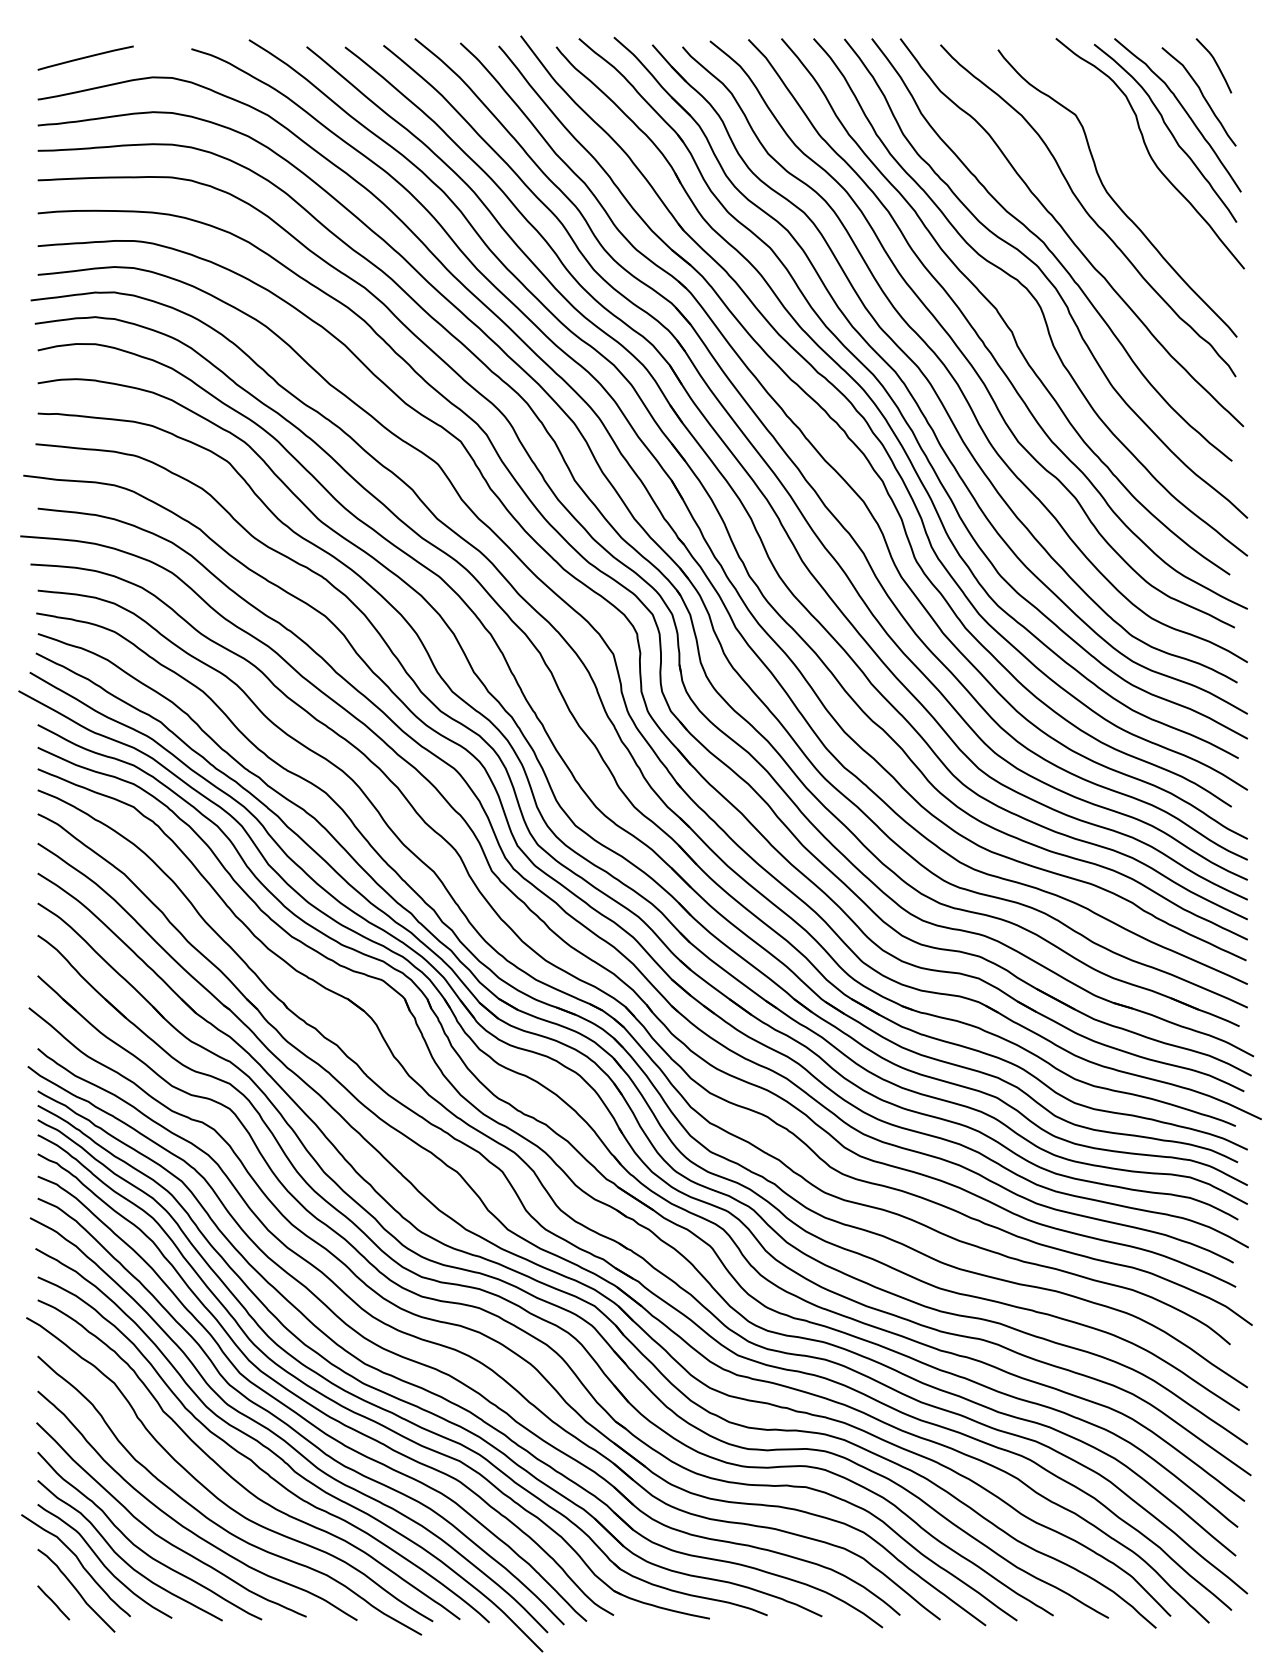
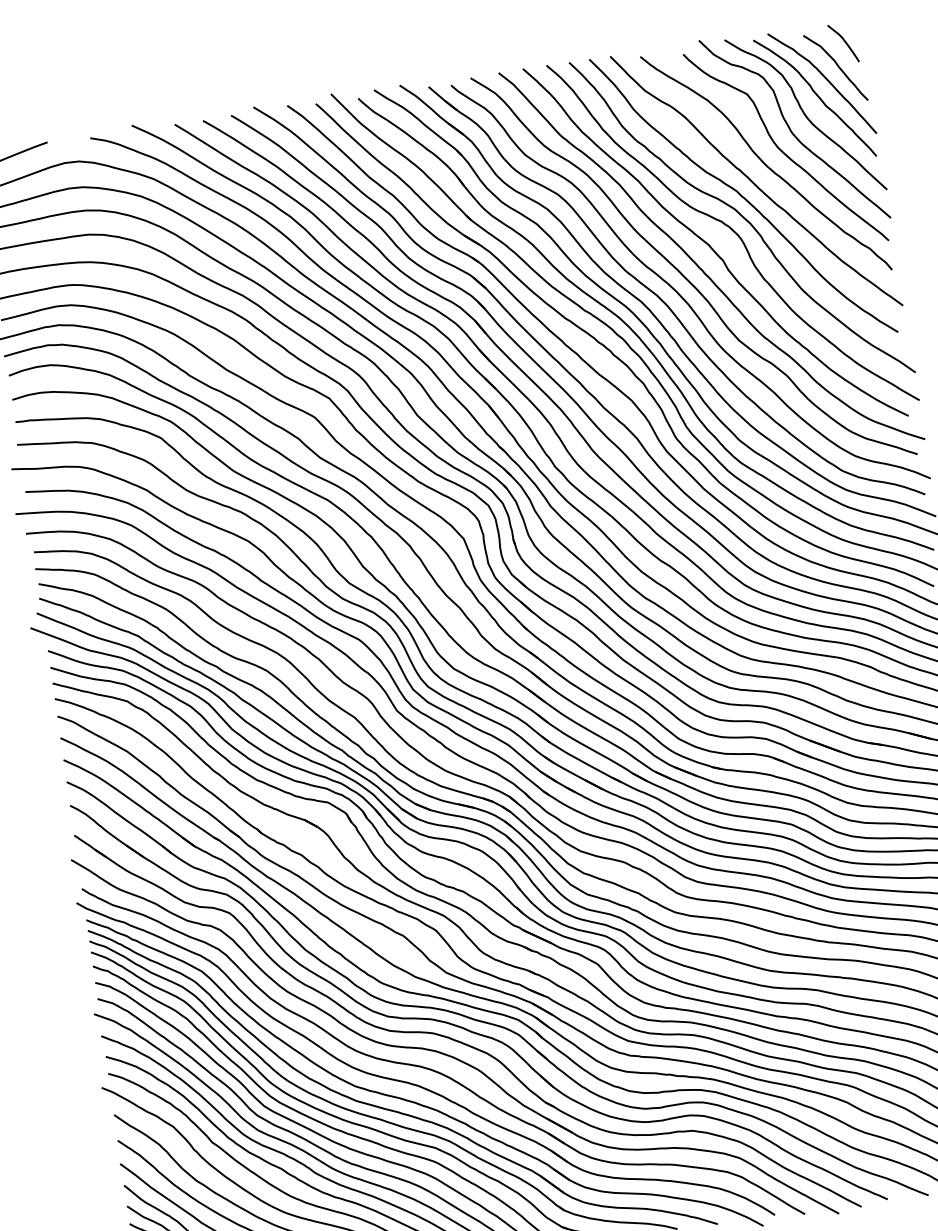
curve: (1128, 172) -> (791, 130), added

